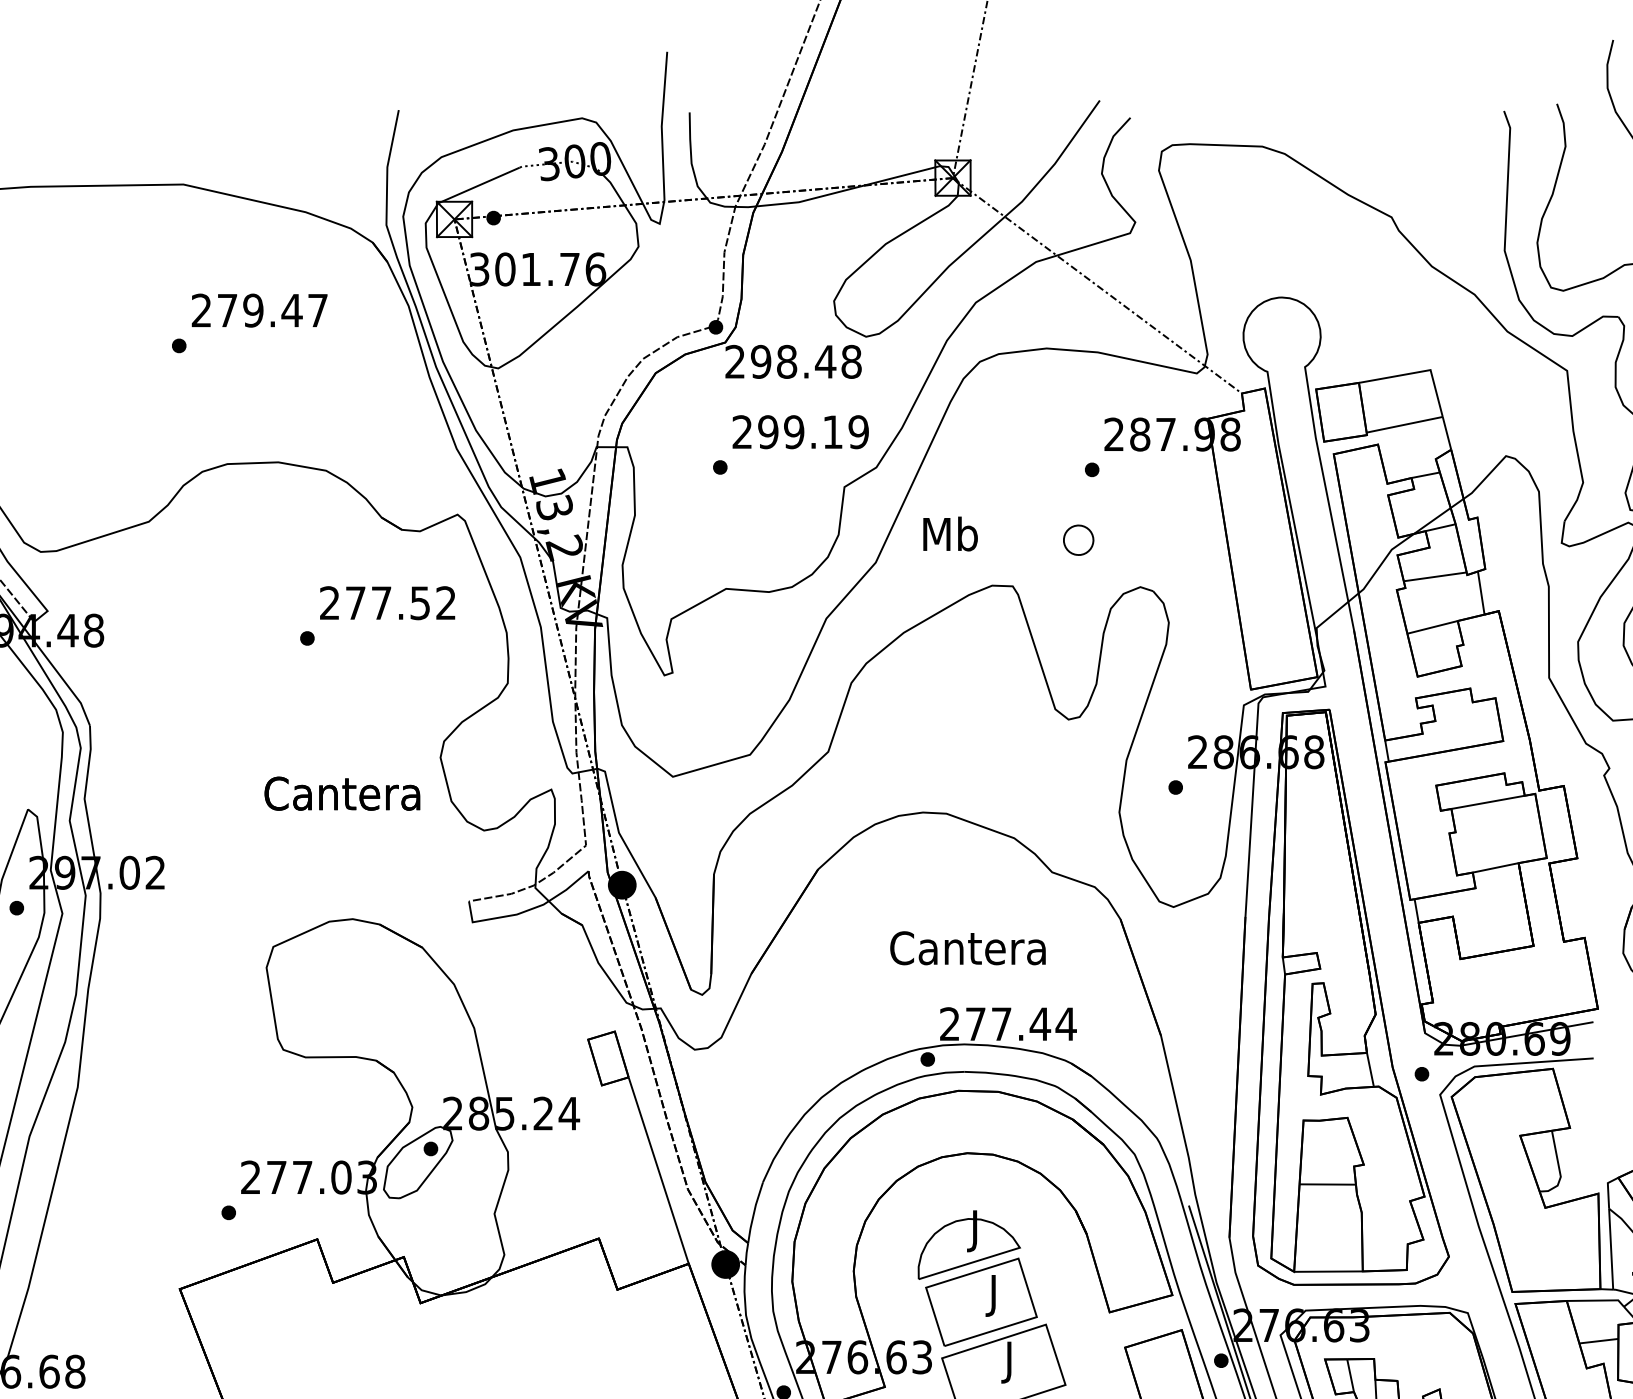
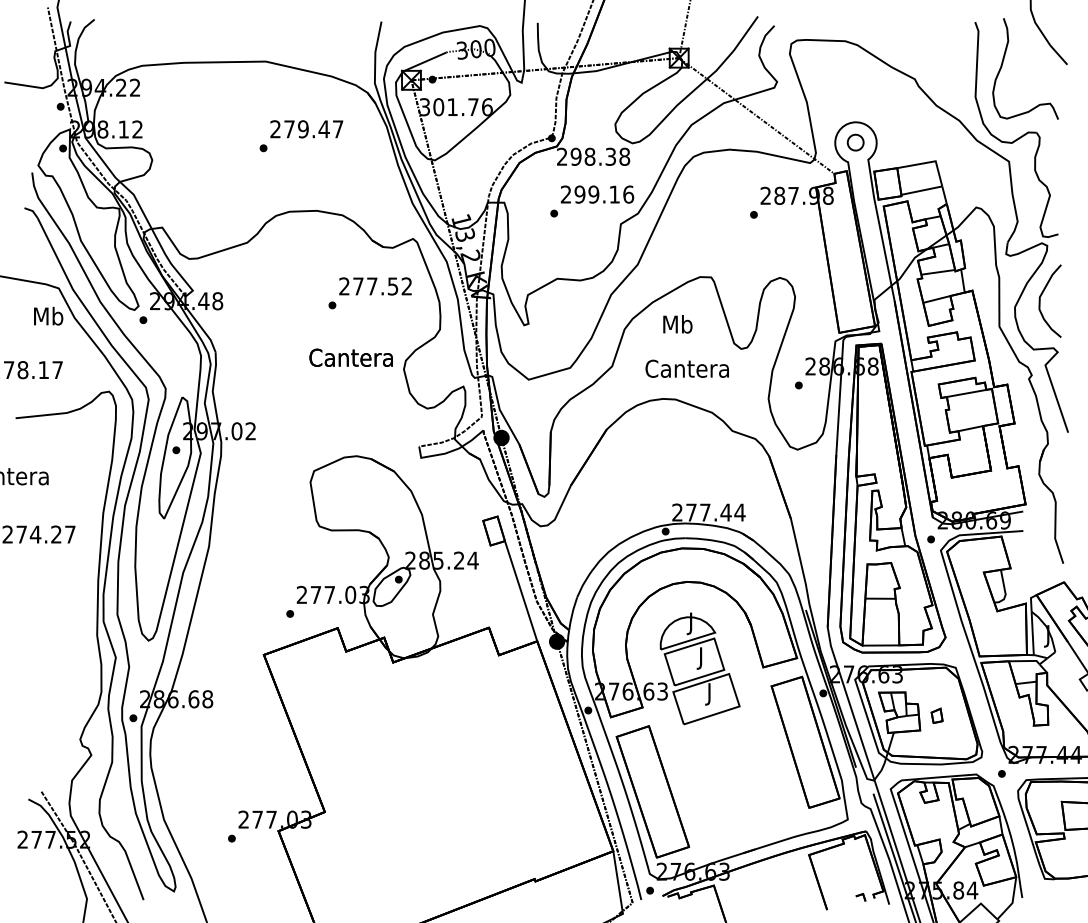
text: (825, 361) -> (610, 156), 298.48 -> 298.38
text: (858, 431) -> (628, 194), 299.19 -> 299.16
text: (949, 534) -> (677, 324), moved
part: (1078, 539) -> (855, 142), moved
text: (341, 793) -> (350, 357), moved
text: (966, 947) -> (686, 368), moved

